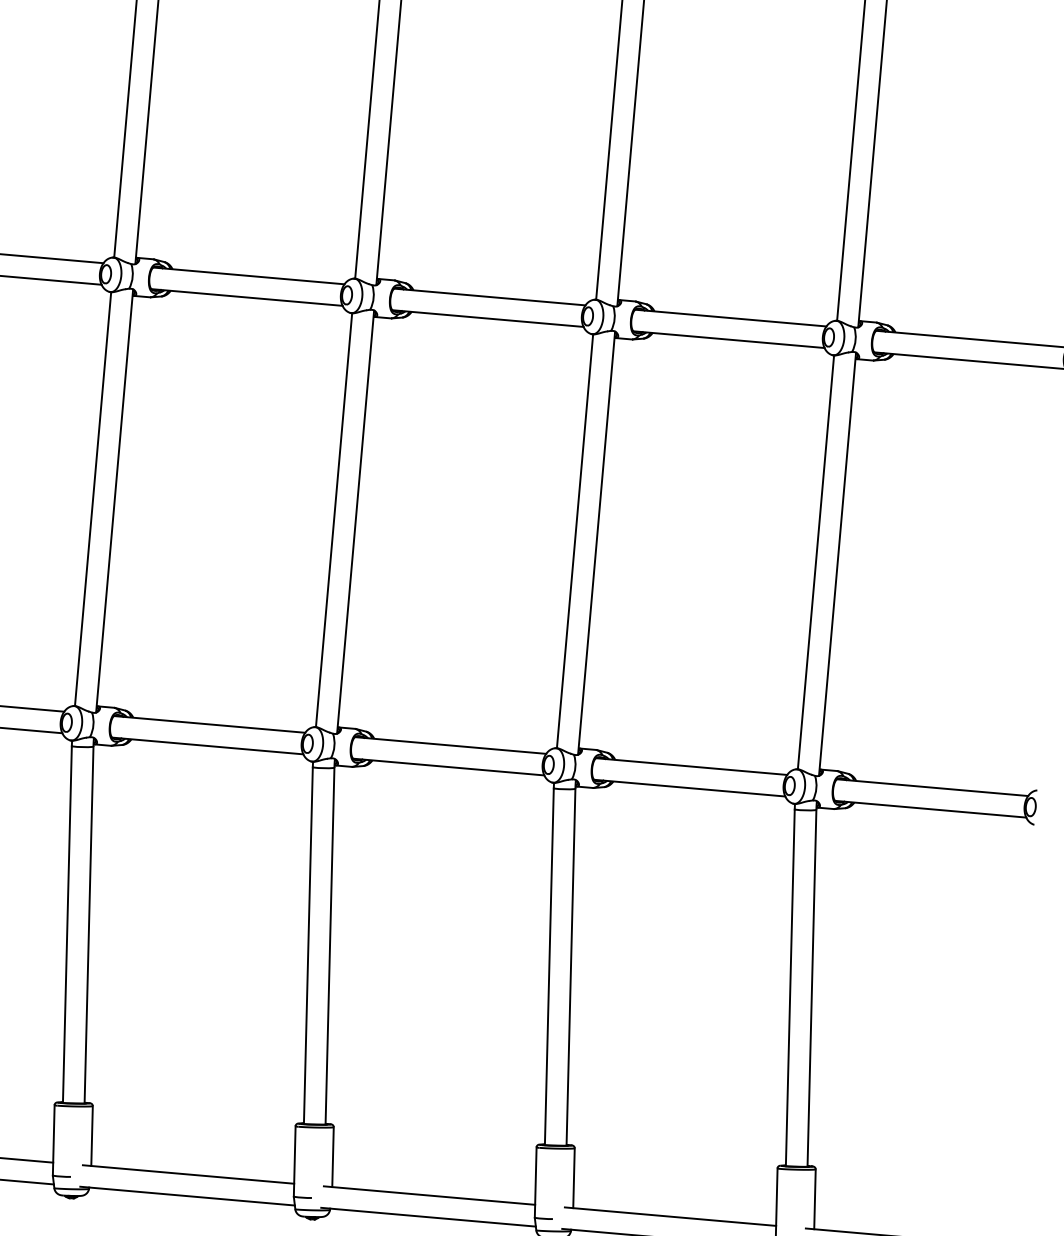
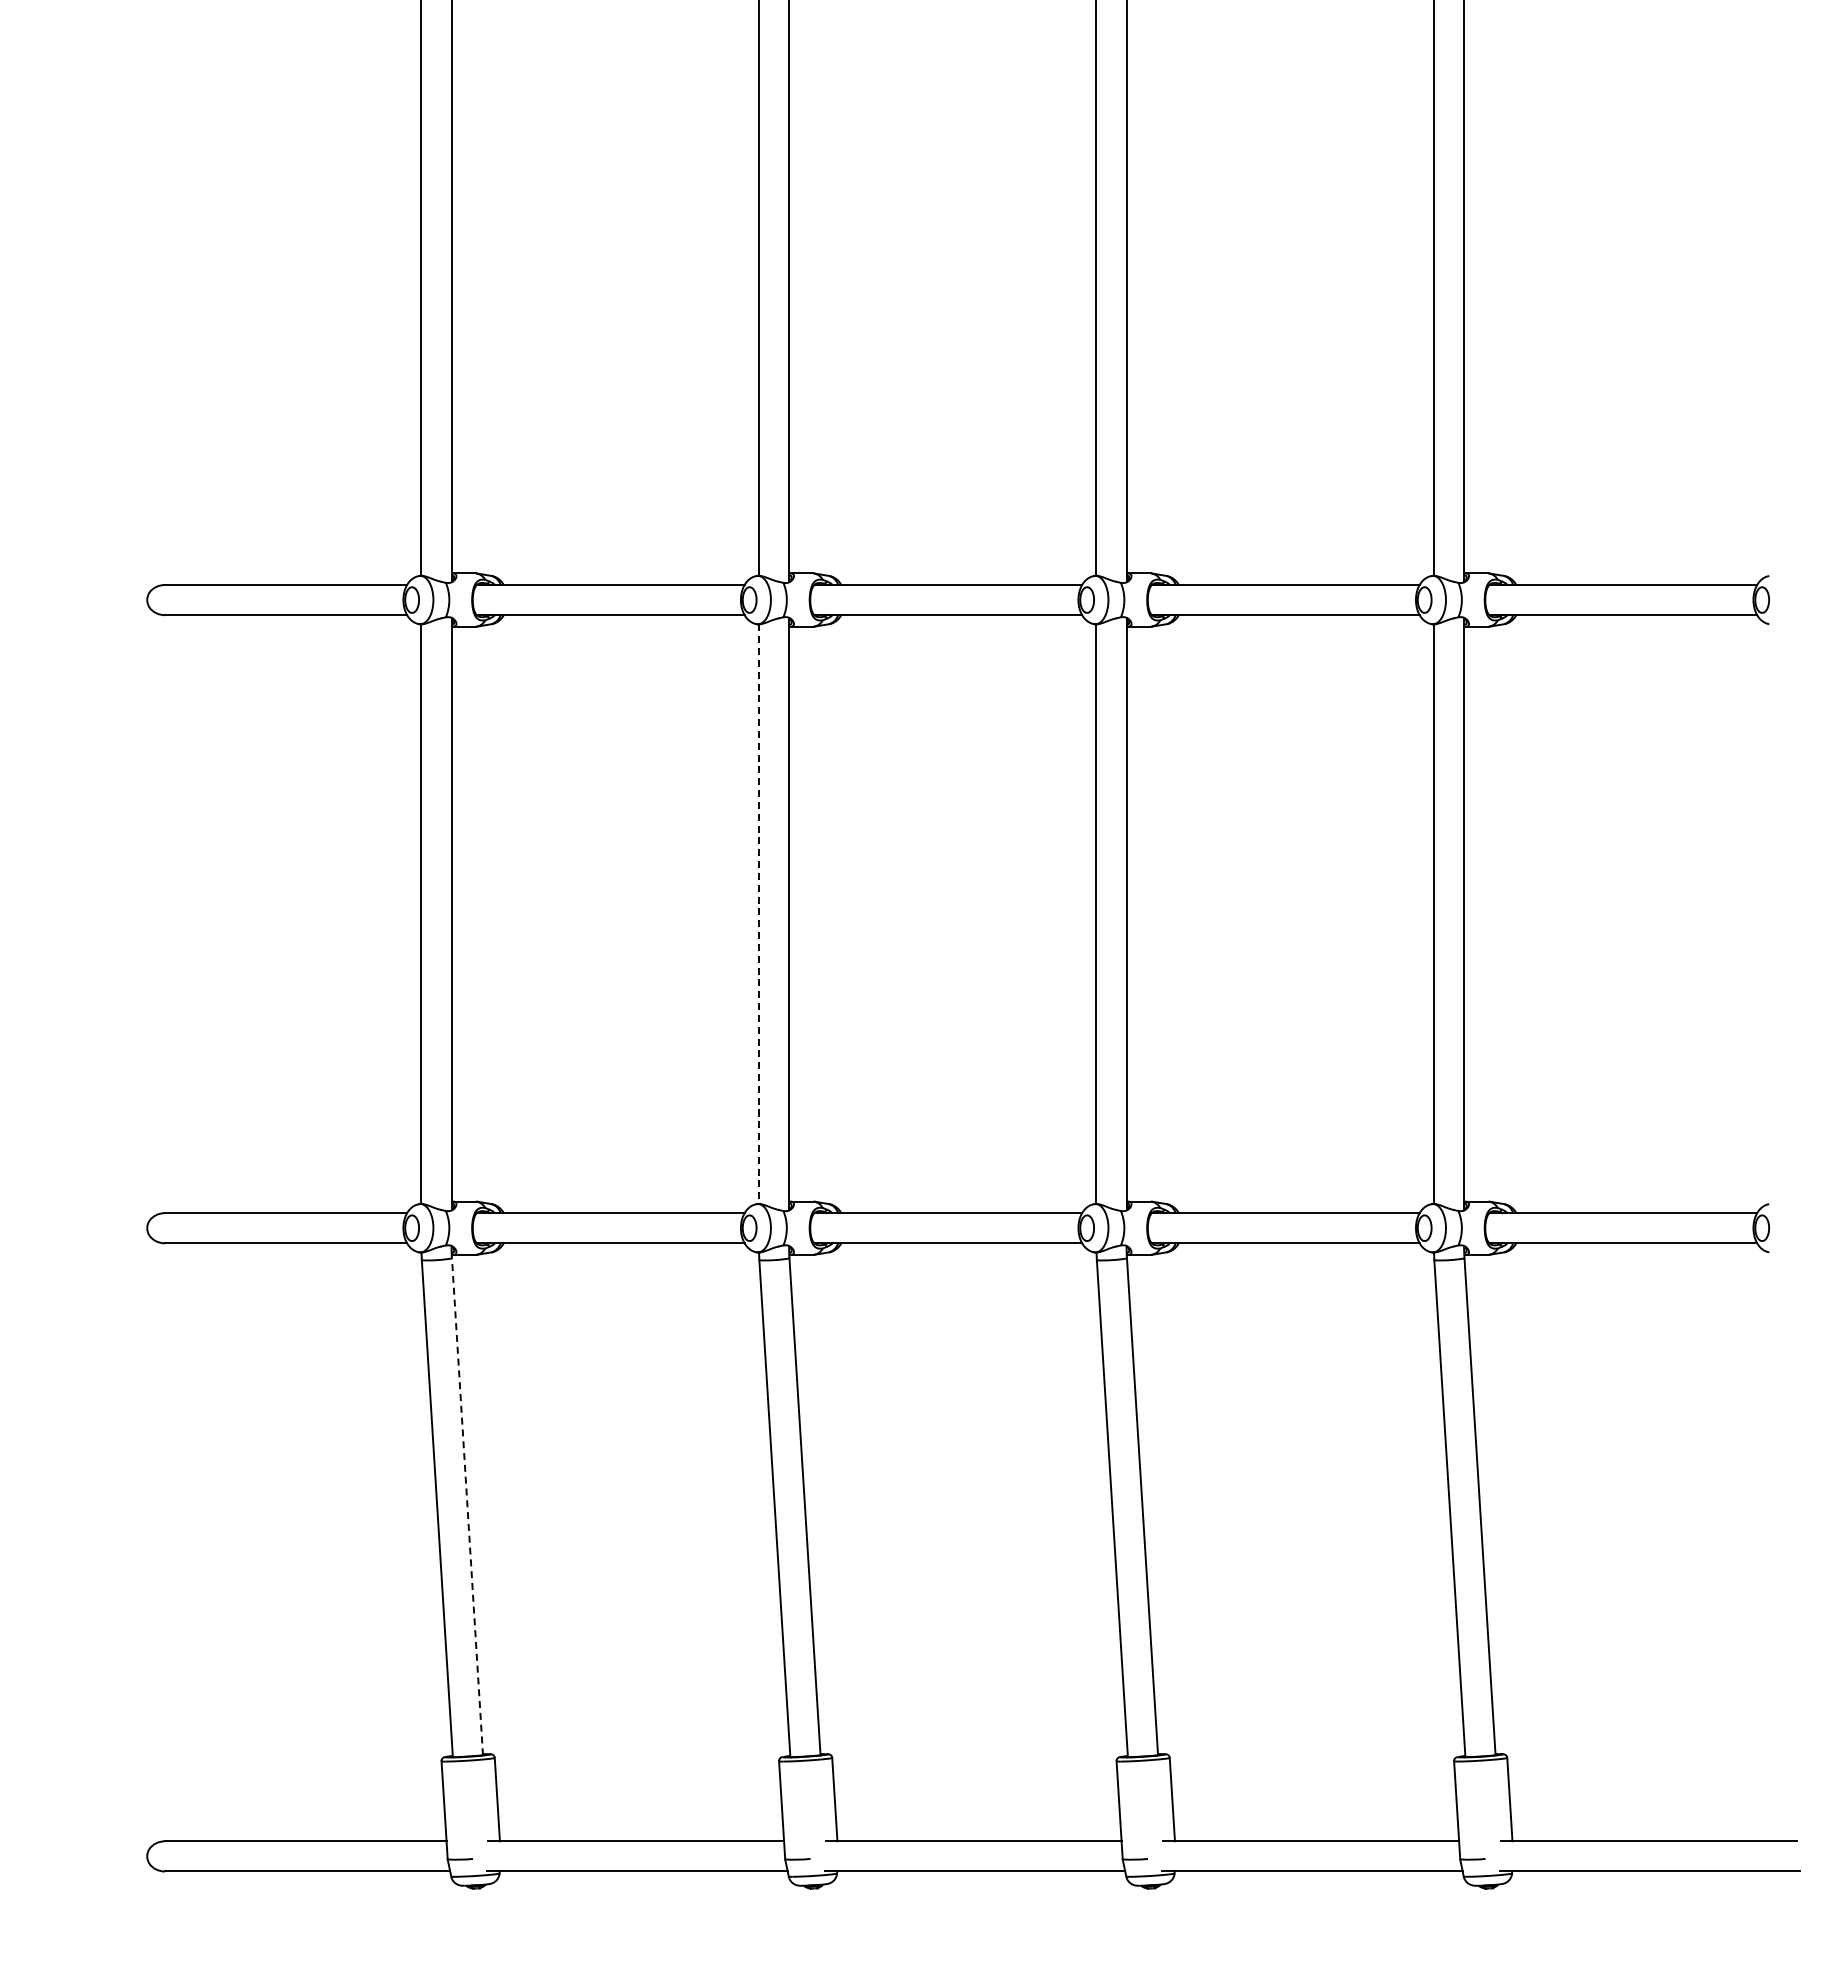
line: (333, 520) -> (758, 914), solid -> dashed
line: (89, 924) -> (467, 1506), solid -> dashed

